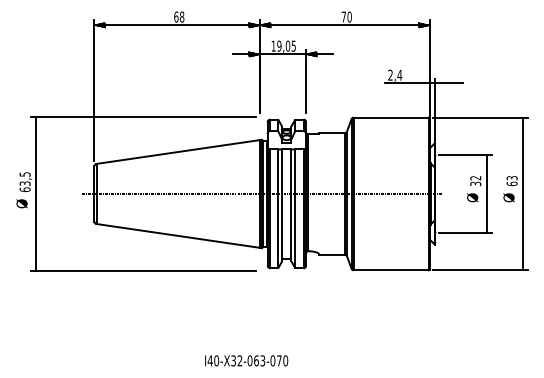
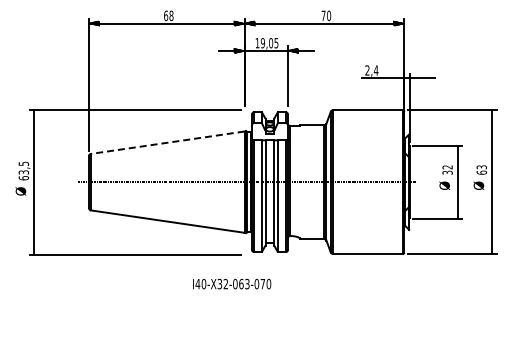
line: (177, 151) -> (167, 142), solid -> dashed
text: (247, 360) -> (232, 283), moved

